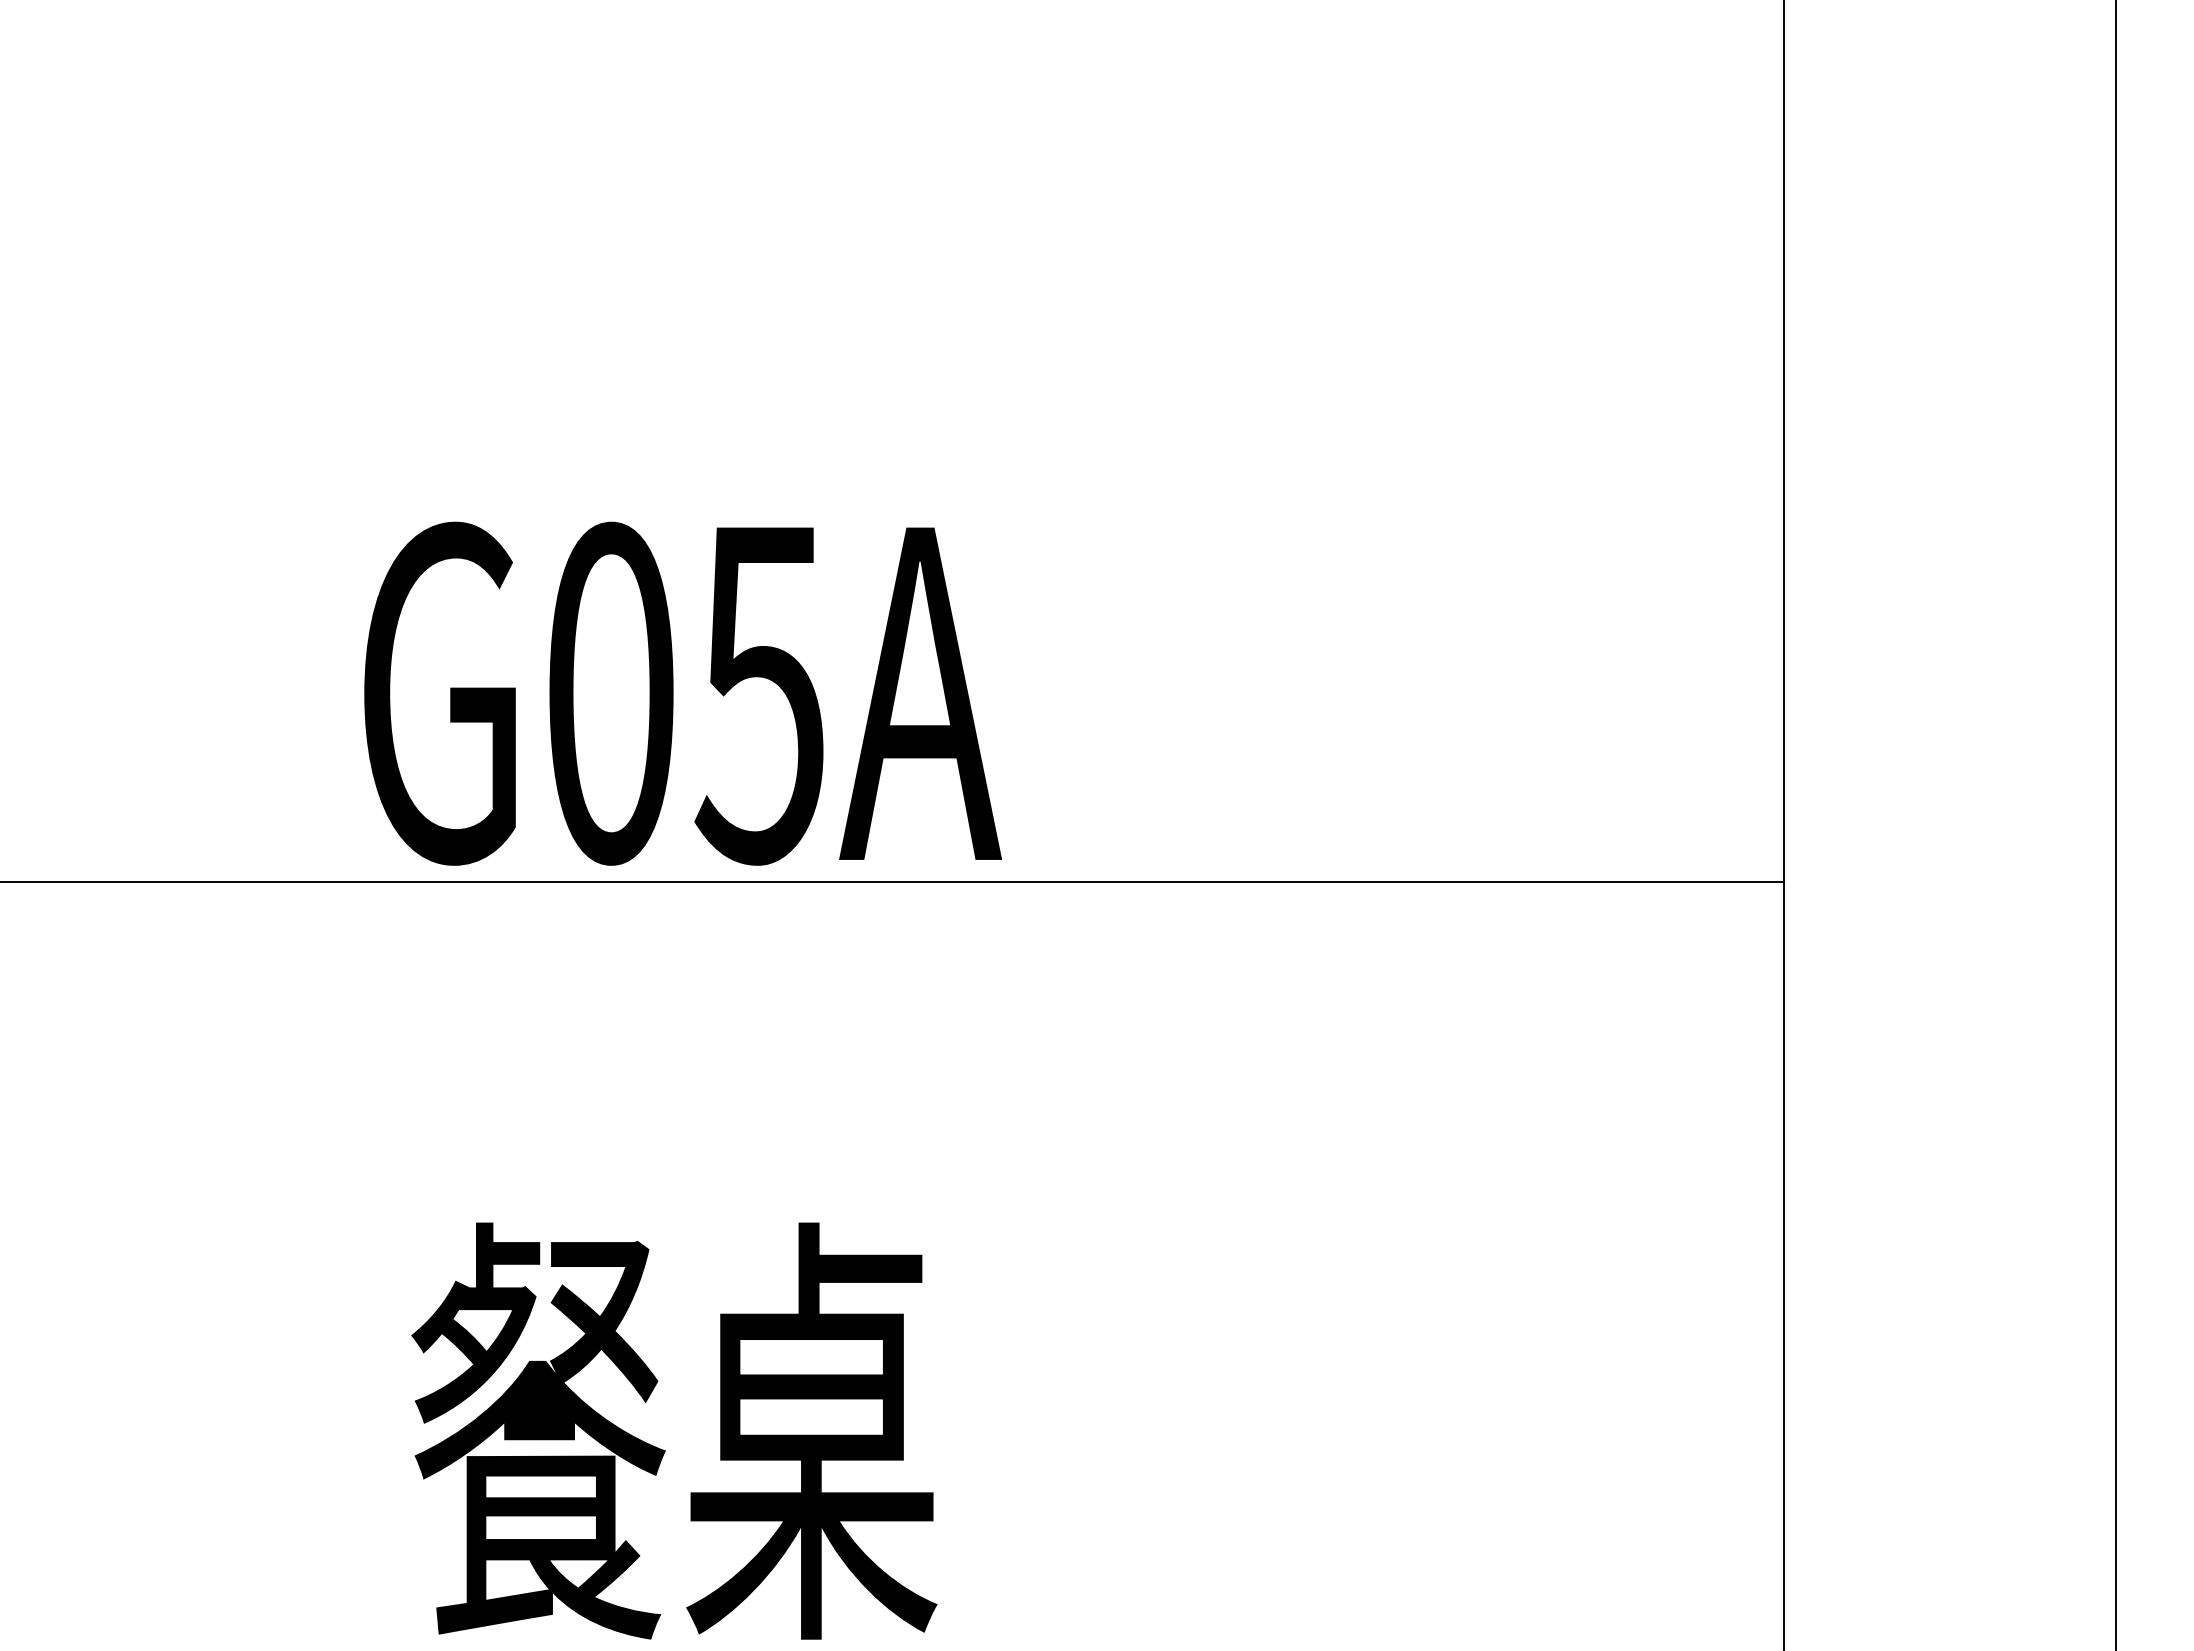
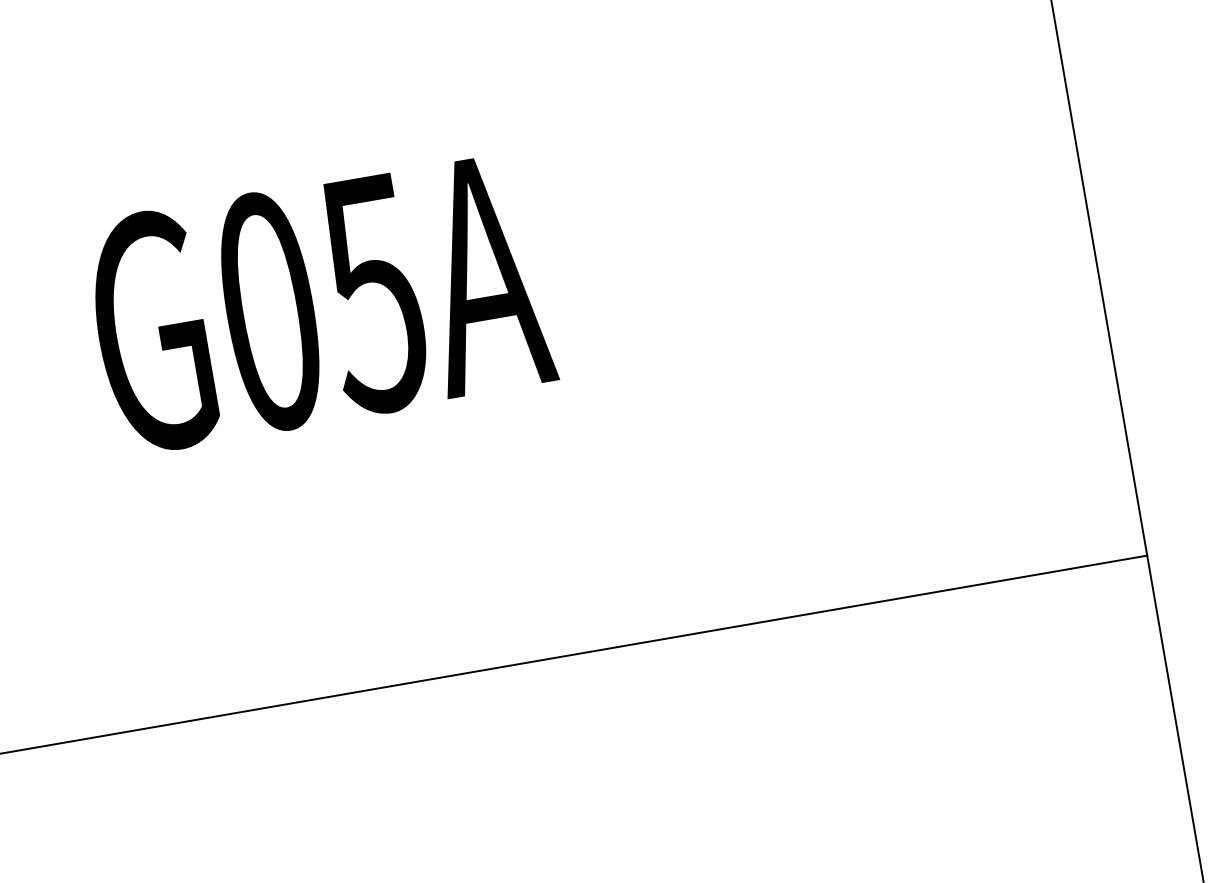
text: (682, 693) -> (319, 302), moved

